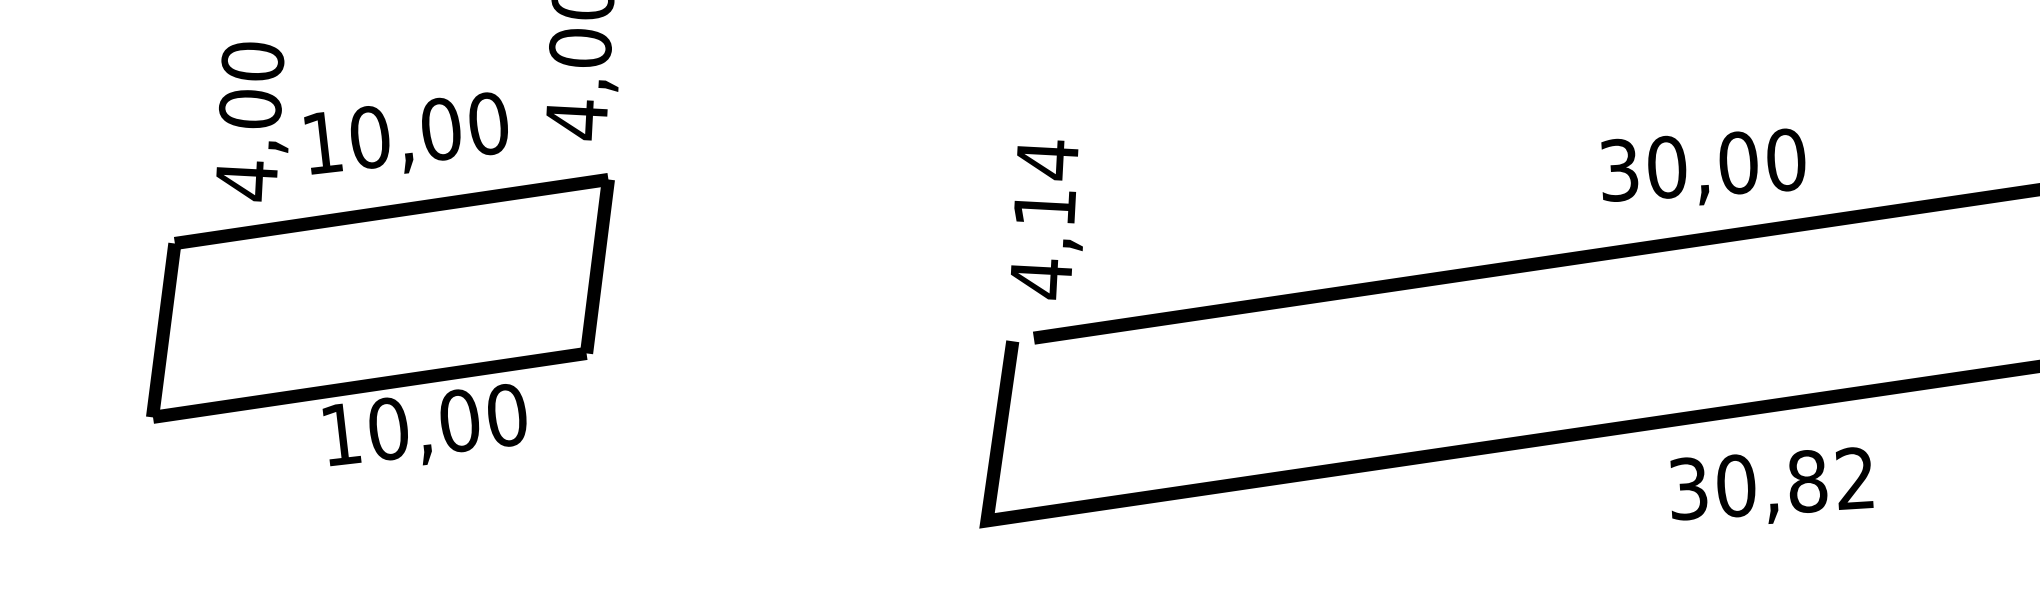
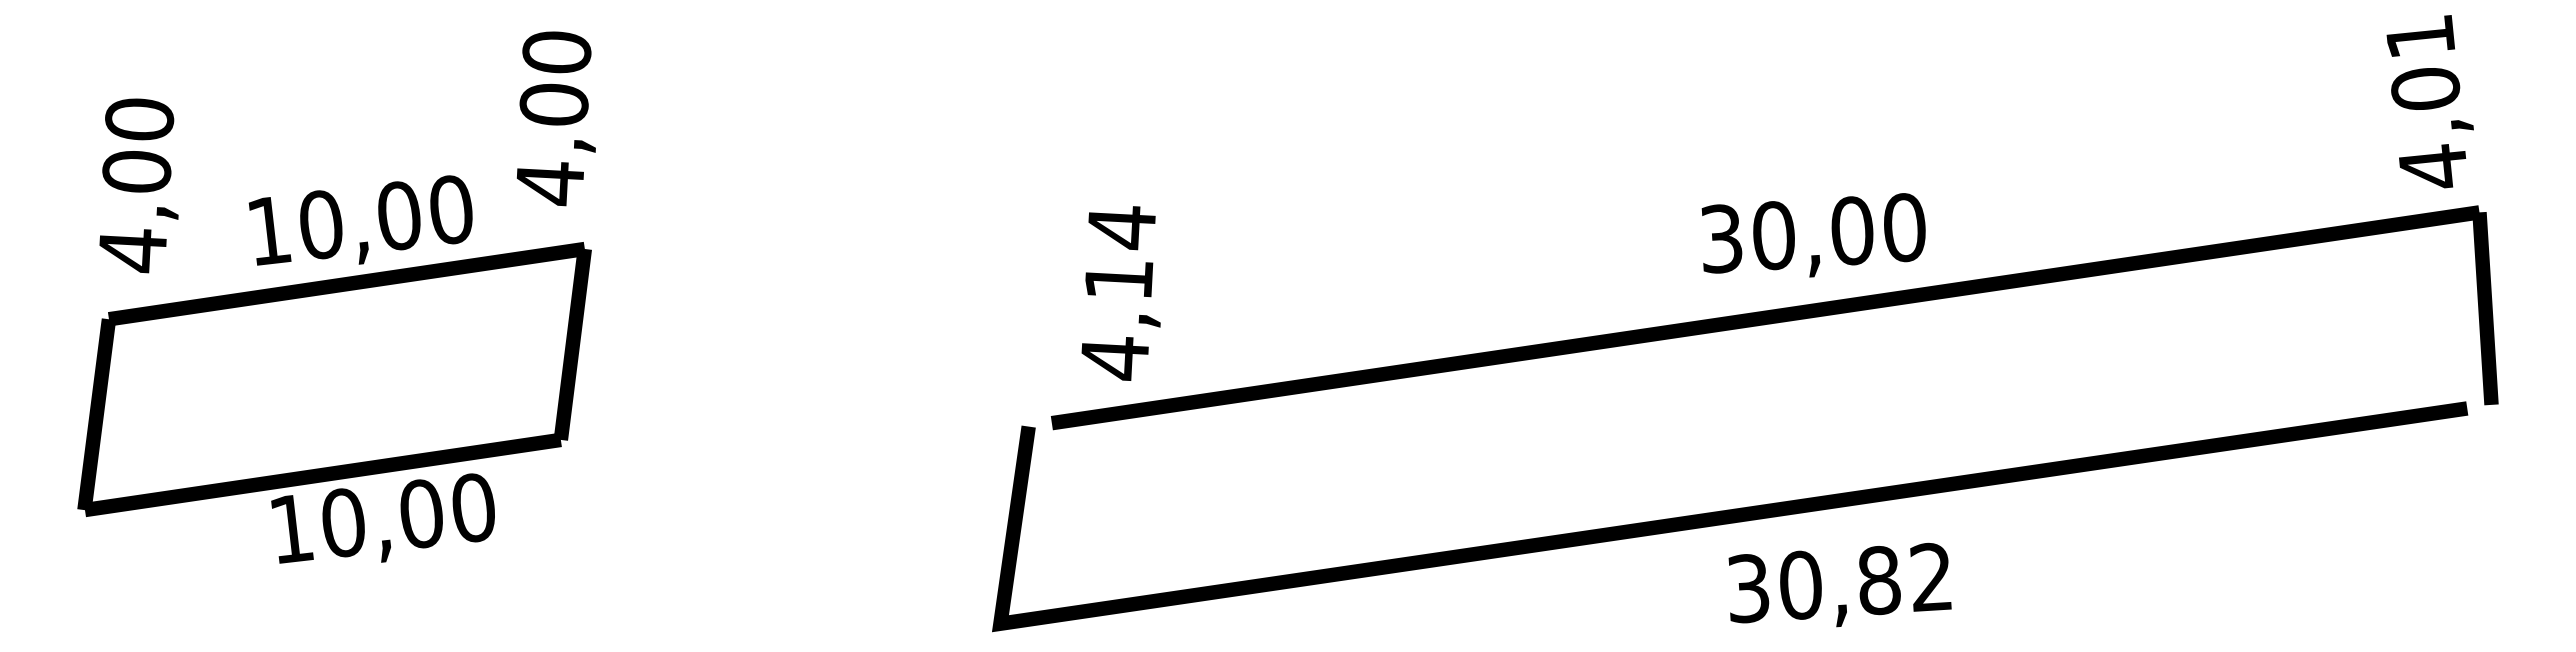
text: (251, 121) -> (138, 185), moved
text: (405, 133) -> (360, 220), moved
text: (1703, 167) -> (1813, 235), moved
text: (1046, 220) -> (1120, 293), moved
text: (1771, 485) -> (1839, 584), moved

